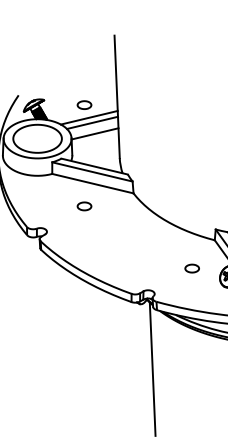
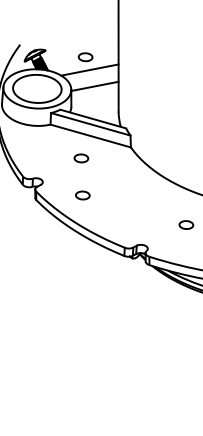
line: (92, 122) -> (92, 74), removed
part: (87, 243) -> (82, 195), added
line: (152, 368) -> (142, 323), removed

